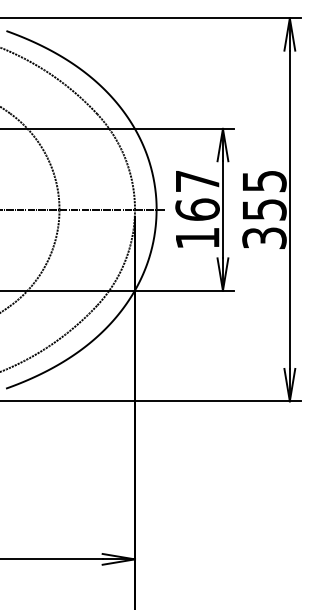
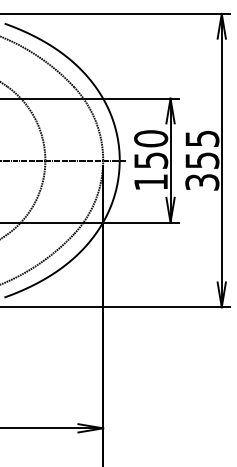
text: (197, 195) -> (151, 149), 167 -> 150

